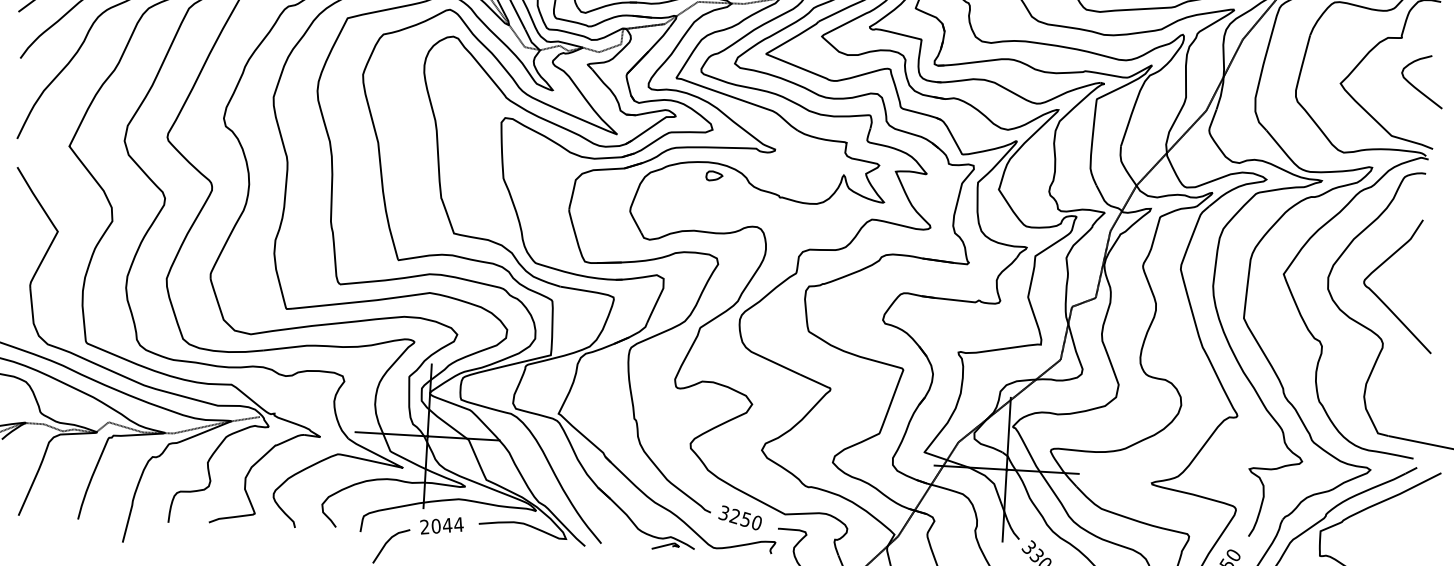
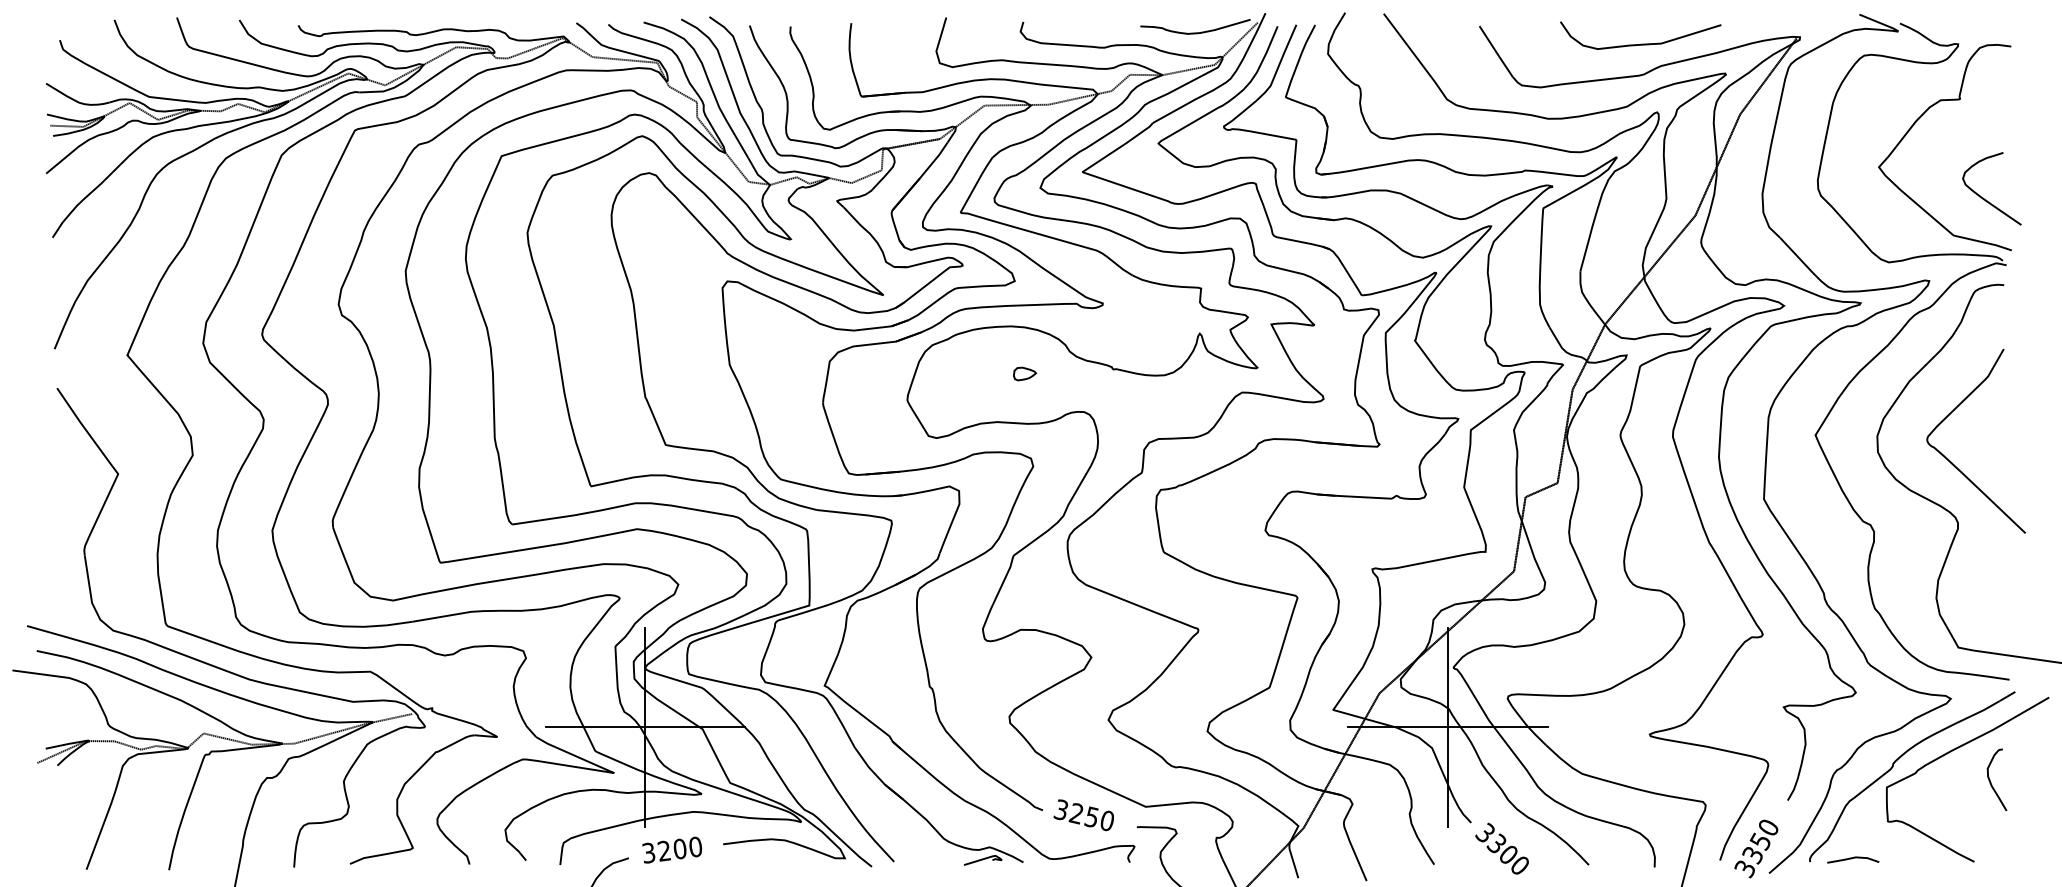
curve: (1416, 87) -> (1983, 197), moved
part: (714, 175) -> (1025, 373), moved
text: (442, 525) -> (672, 849), 2044 -> 3200
curve: (1396, 532) -> (1991, 782), added

